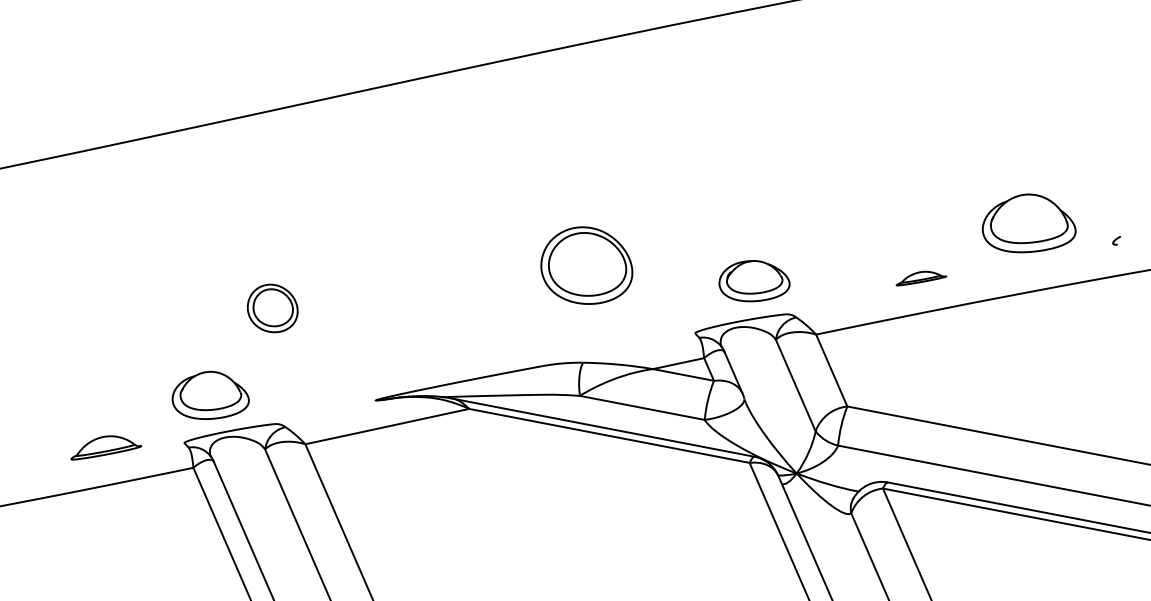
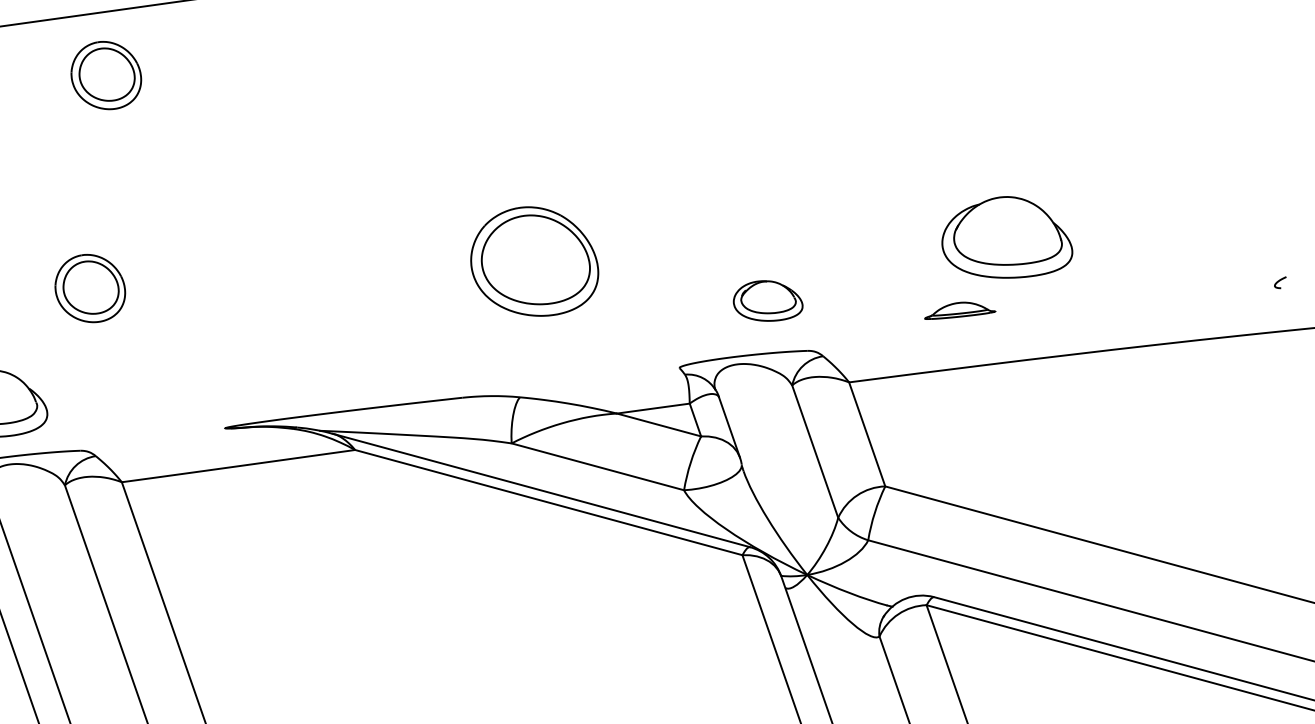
part: (272, 156) -> (106, 75), added
part: (1028, 223) -> (1007, 237), moved
part: (921, 278) -> (960, 311), moved
part: (754, 281) -> (768, 301), size x0.7

